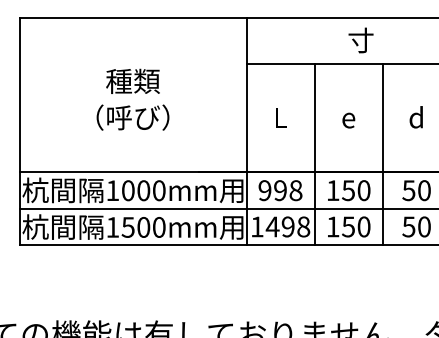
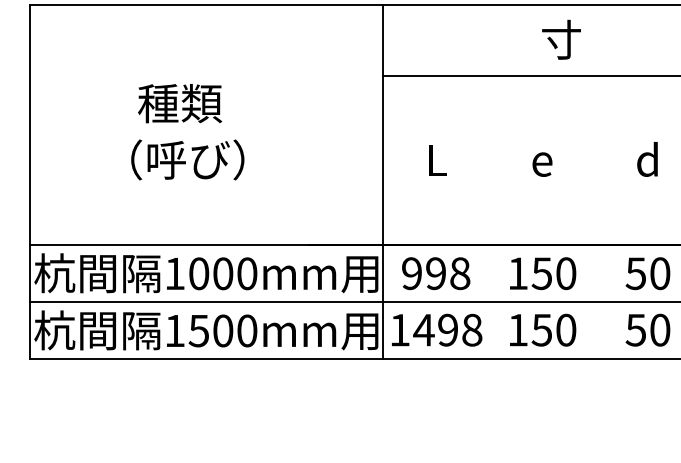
text: (132, 80) -> (179, 102), moved
text: (132, 117) -> (186, 159), moved
line: (314, 154) -> (489, 217), removed
line: (382, 154) -> (594, 217), removed

